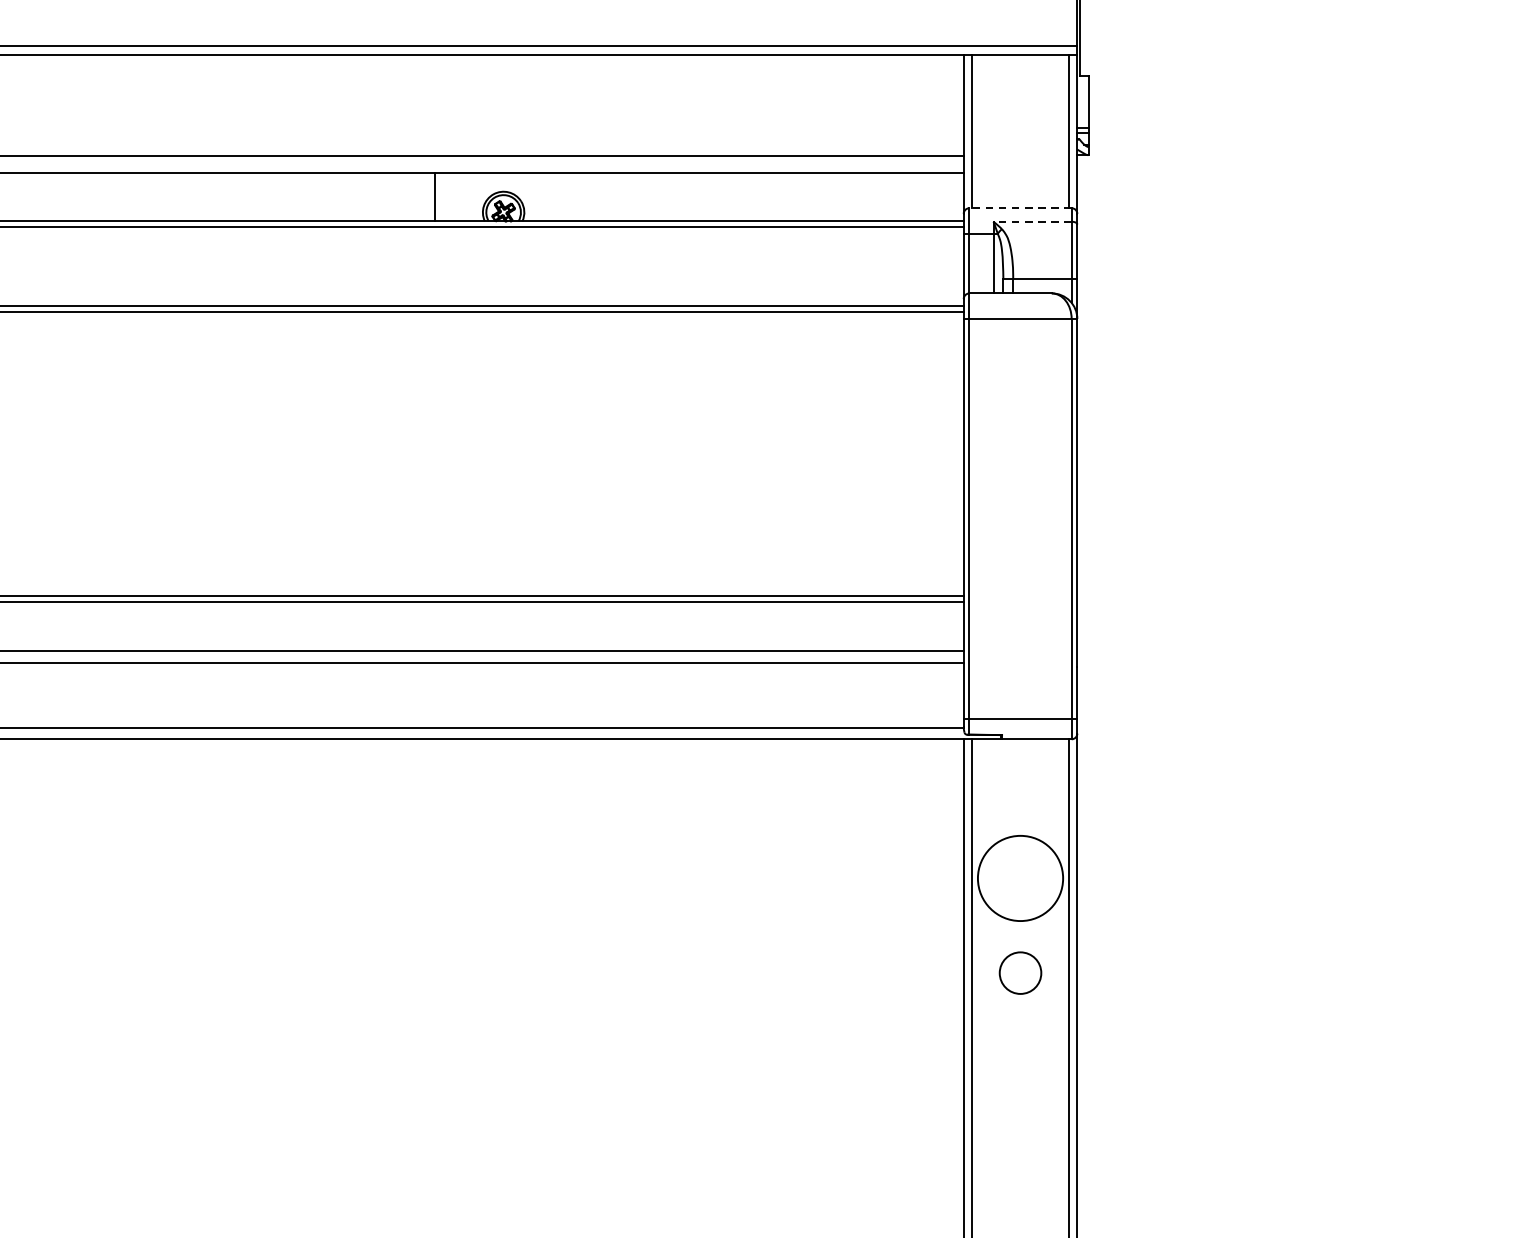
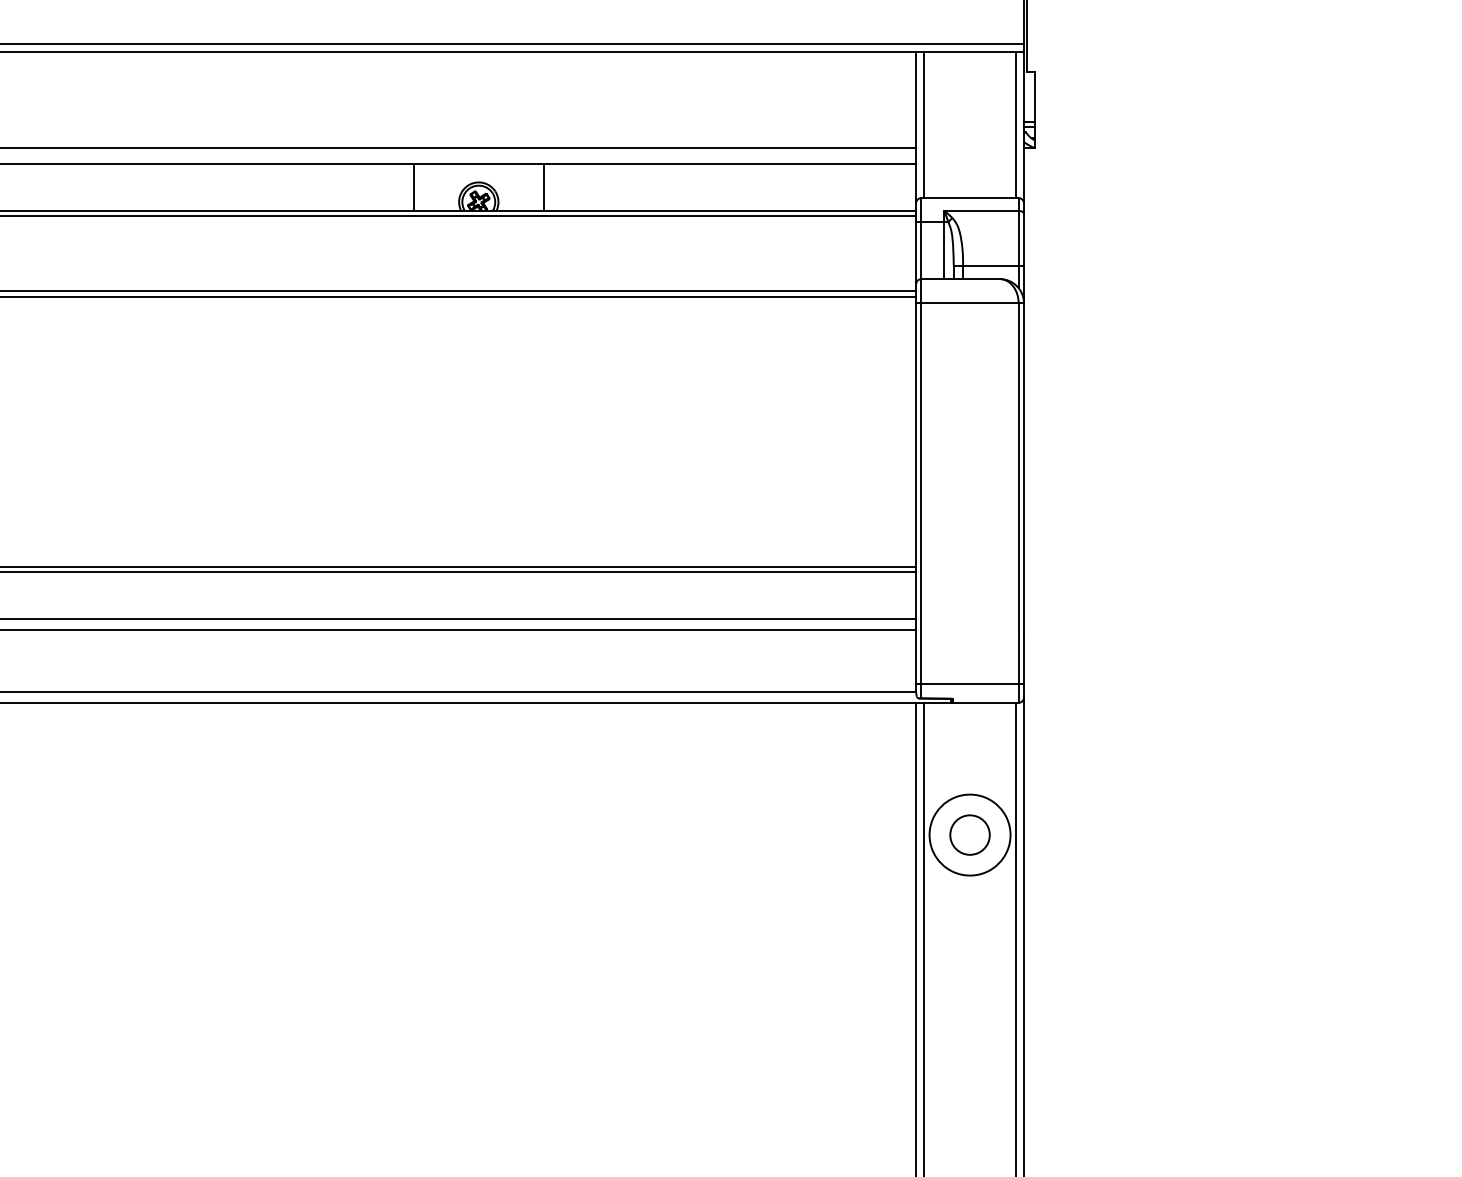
line: (571, 197) -> (543, 187), added
line: (1021, 208) -> (970, 198), dashed -> solid
line: (1032, 221) -> (981, 210), dashed -> solid
circle: (1019, 972) -> (969, 834), moved

